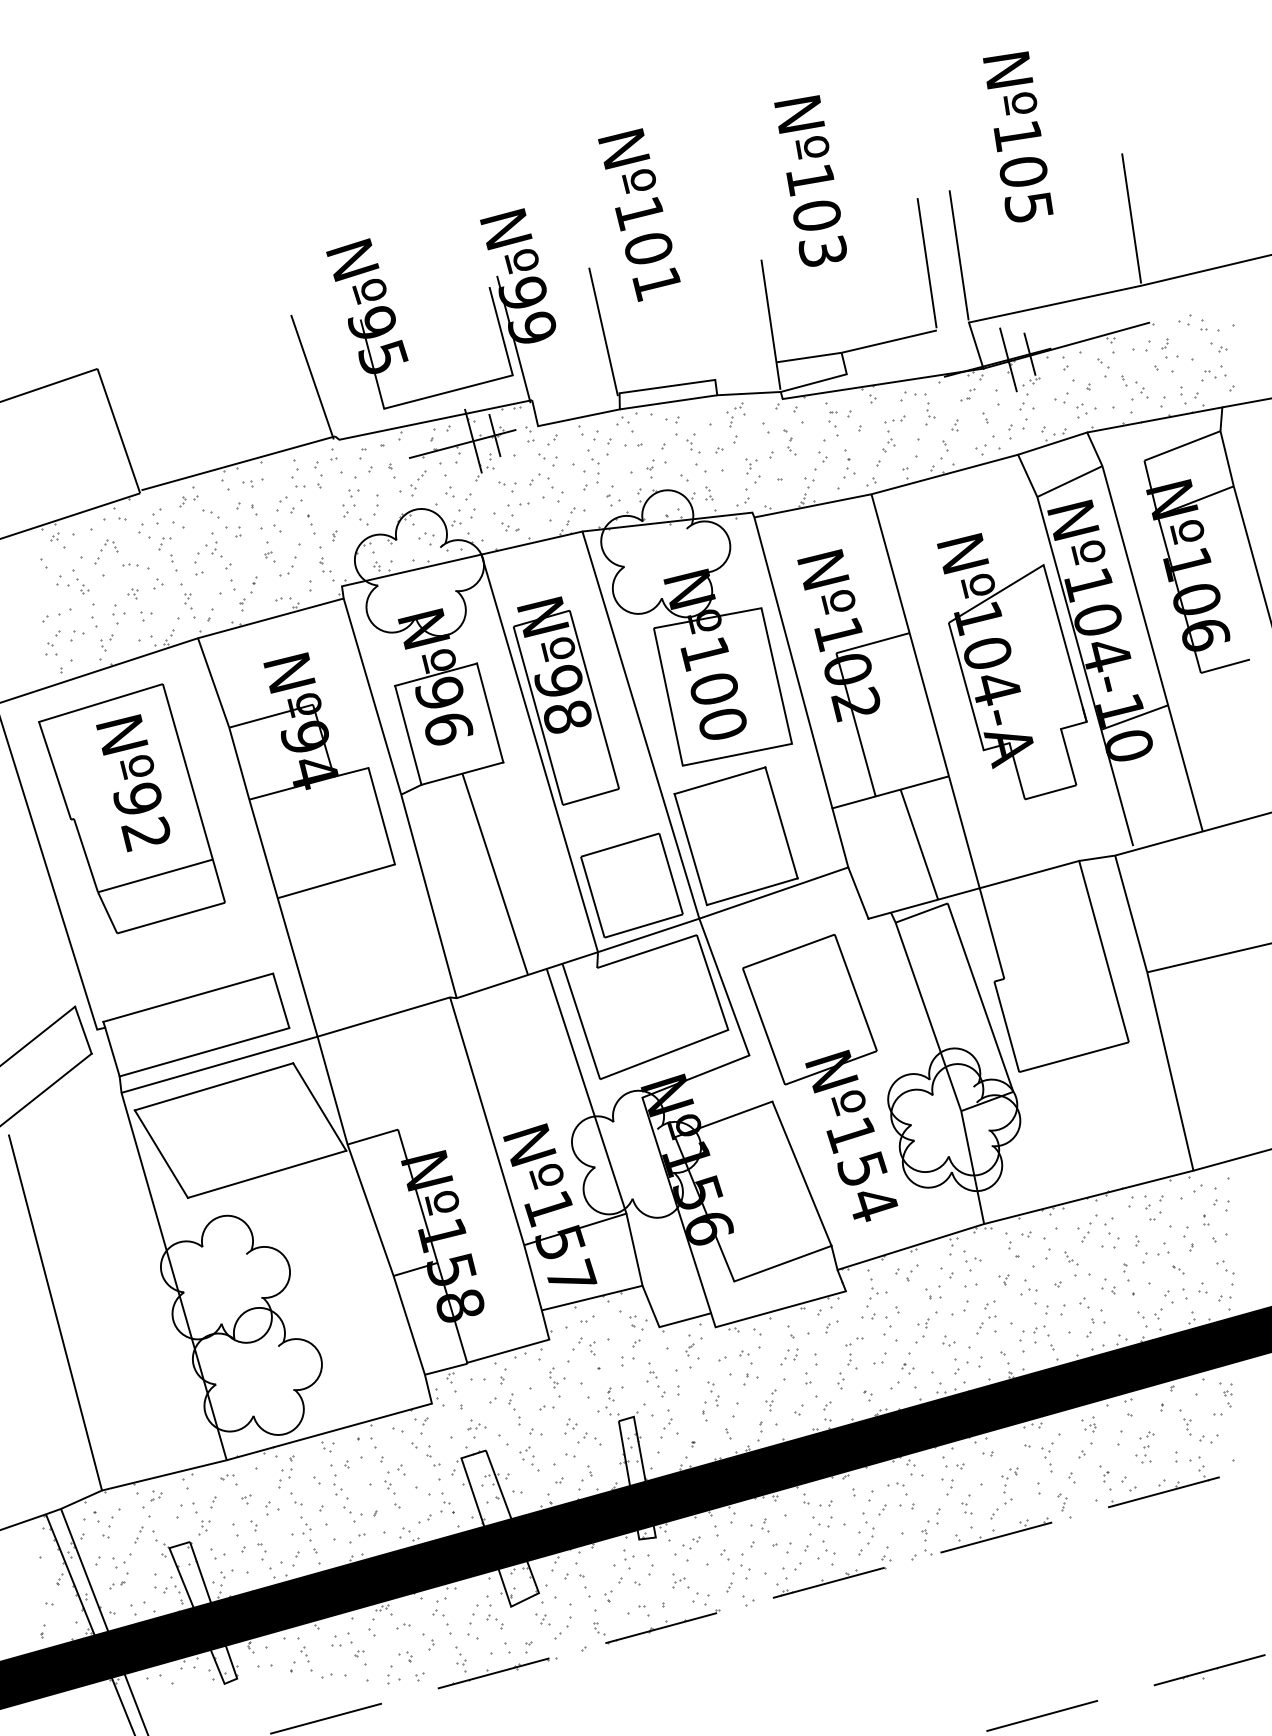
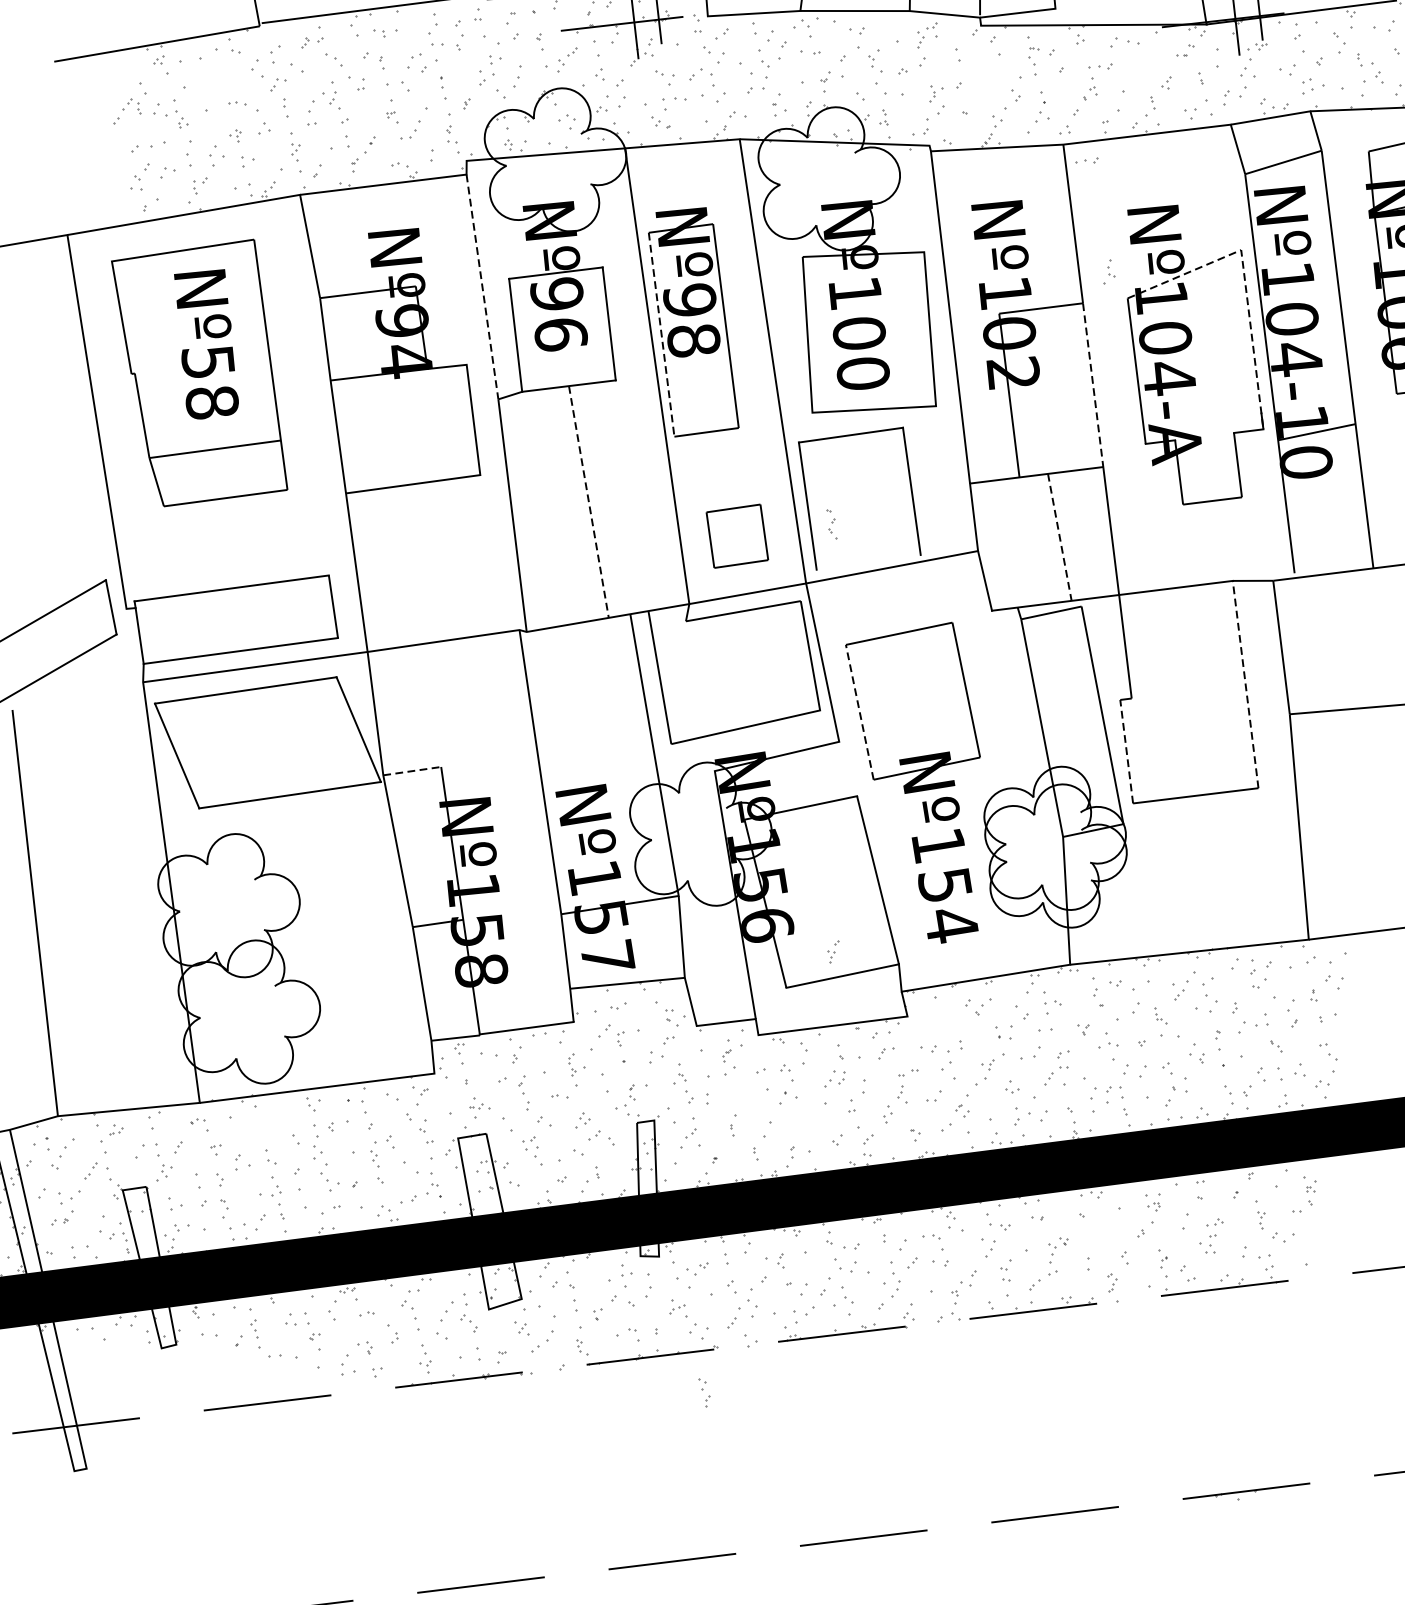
part: (930, 413) -> (1111, 271), moved
part: (789, 442) -> (831, 524), moved
part: (894, 505) -> (1086, 160), added
part: (106, 551) -> (128, 111), moved
line: (1050, 589) -> (1244, 277), solid -> dashed
line: (372, 697) -> (482, 287), solid -> dashed
line: (929, 705) -> (1093, 386), solid -> dashed
line: (538, 715) -> (661, 334), solid -> dashed
text: (141, 817) -> (209, 382), Nº92 -> Nº58
line: (919, 845) -> (1059, 538), solid -> dashed
line: (495, 874) -> (589, 502), solid -> dashed
part: (631, 885) -> (736, 536), size x0.6
line: (751, 891) -> (867, 561), removed
line: (1103, 951) -> (1245, 684), solid -> dashed
line: (763, 1026) -> (859, 712), solid -> dashed
line: (1006, 1026) -> (1126, 751), solid -> dashed
line: (373, 1136) -> (413, 770), solid -> dashed
part: (876, 1292) -> (940, 1022), removed
part: (713, 1393) -> (704, 1392), moved
part: (770, 1400) -> (832, 951), moved
part: (1047, 1457) -> (1102, 1231), removed
part: (286, 1471) -> (263, 1124), removed

